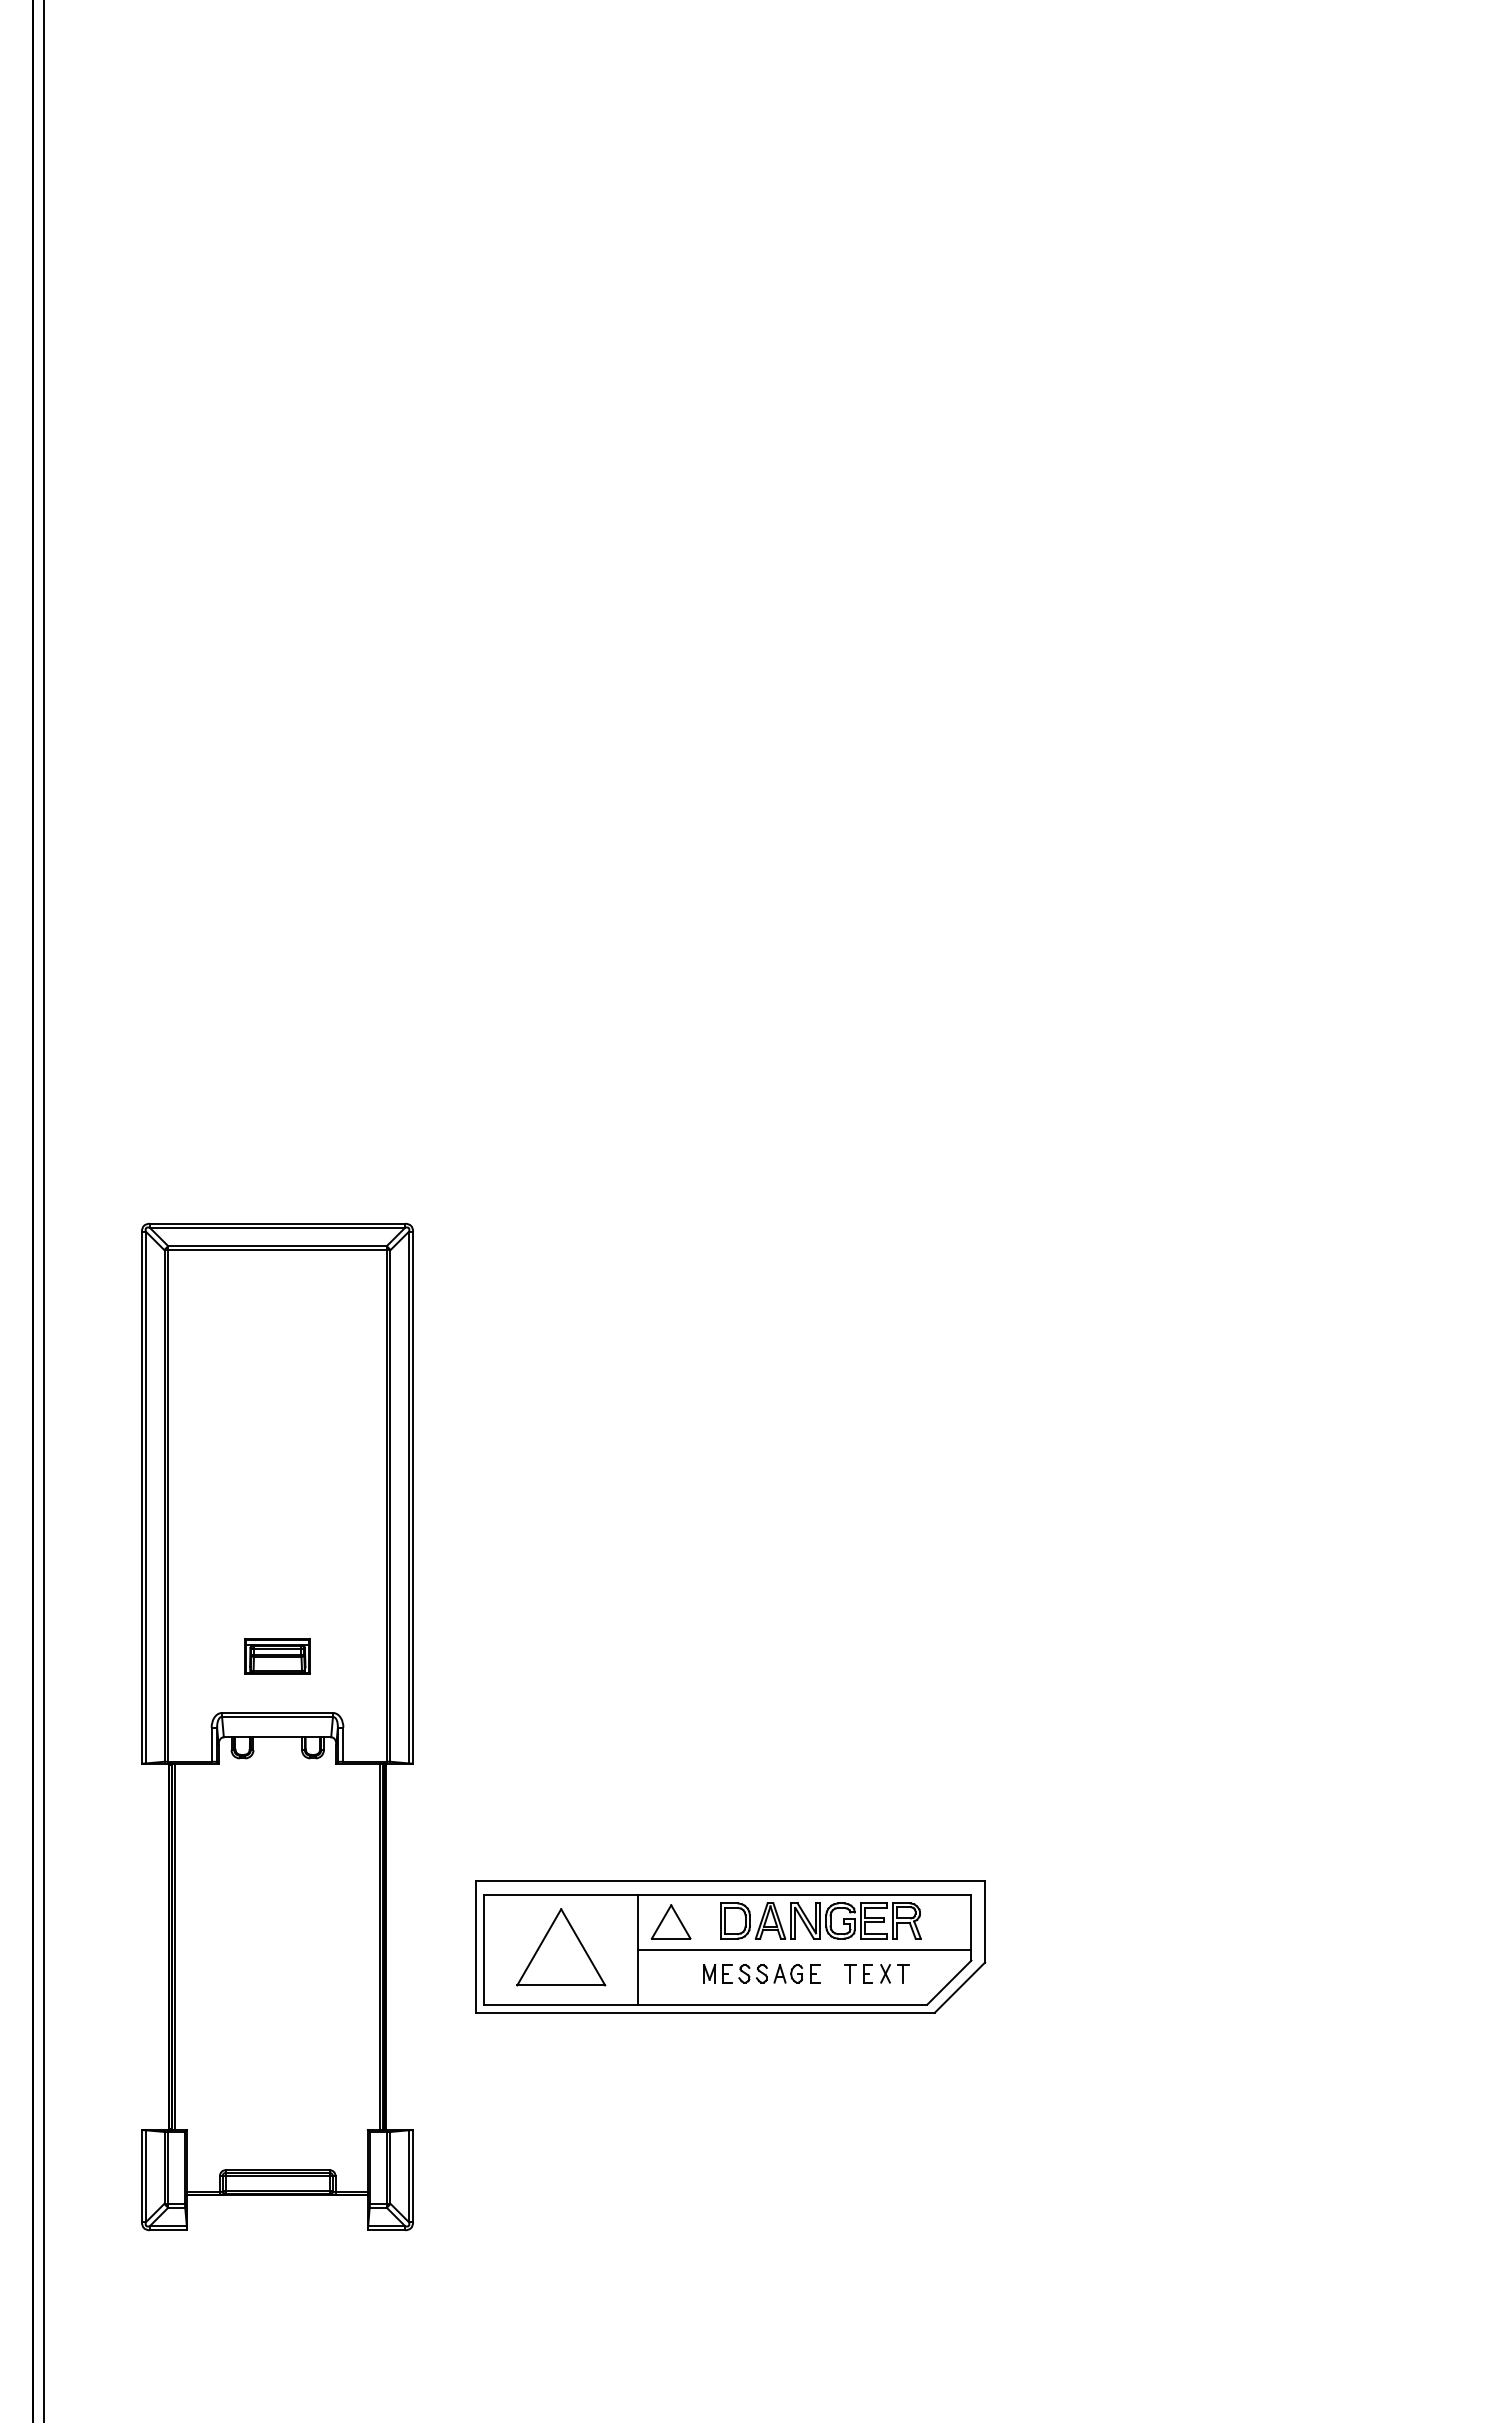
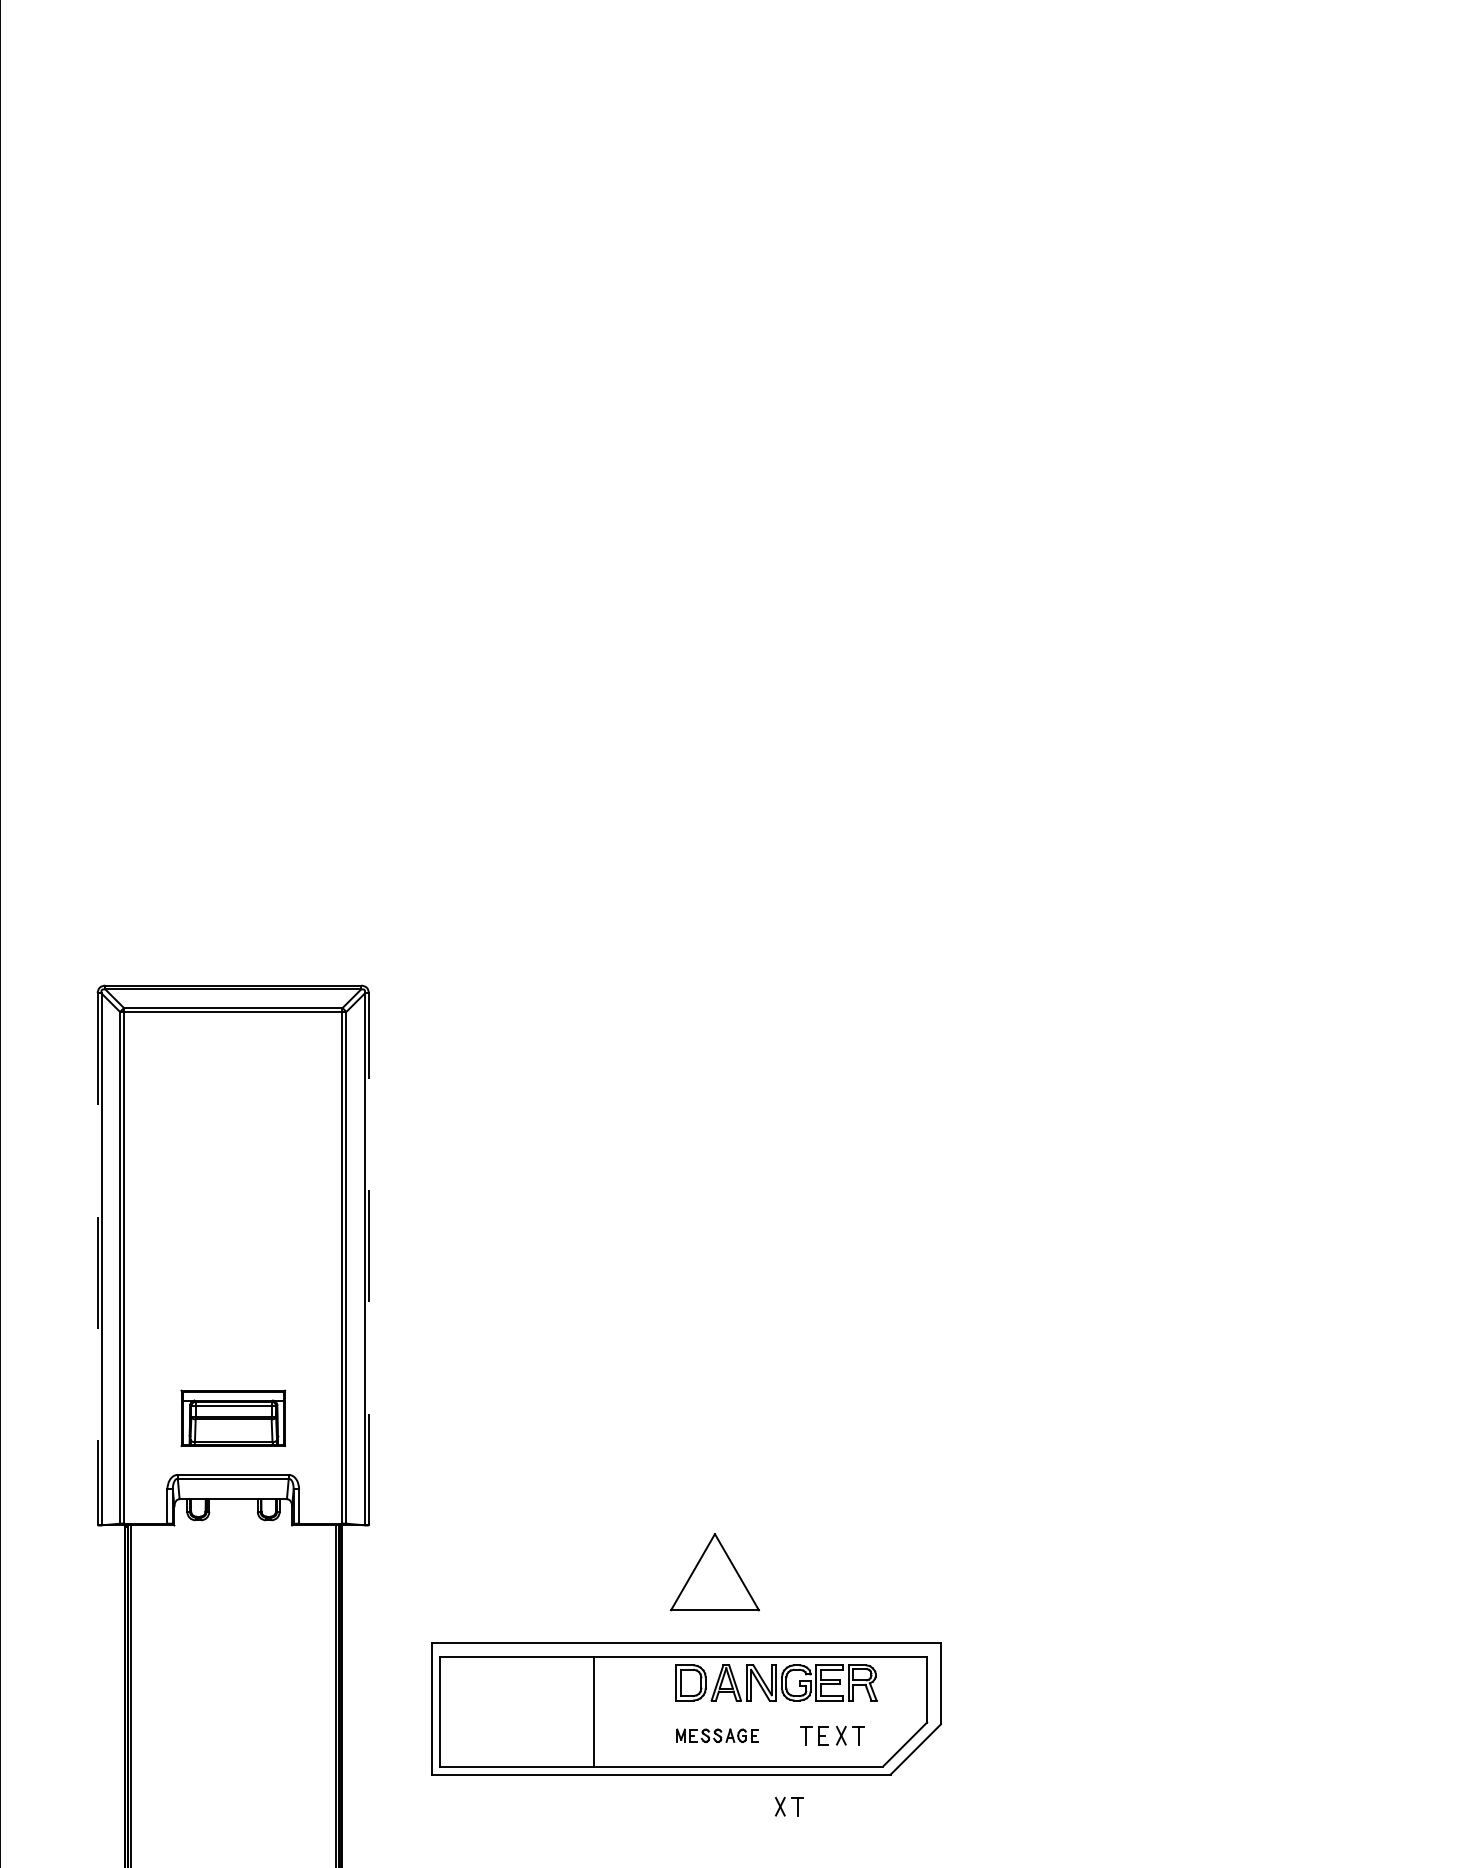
line: (413, 1497) -> (369, 1259), solid -> dashed
line: (141, 1498) -> (97, 1260), solid -> dashed
part: (277, 1655) -> (233, 1417), size x1.6
part: (670, 1921) -> (626, 1683), removed
part: (561, 1947) -> (715, 1572), moved
line: (804, 1949) -> (760, 1711), removed
part: (761, 1973) -> (717, 1735), size x0.7
part: (827, 2041) -> (783, 1803), added

